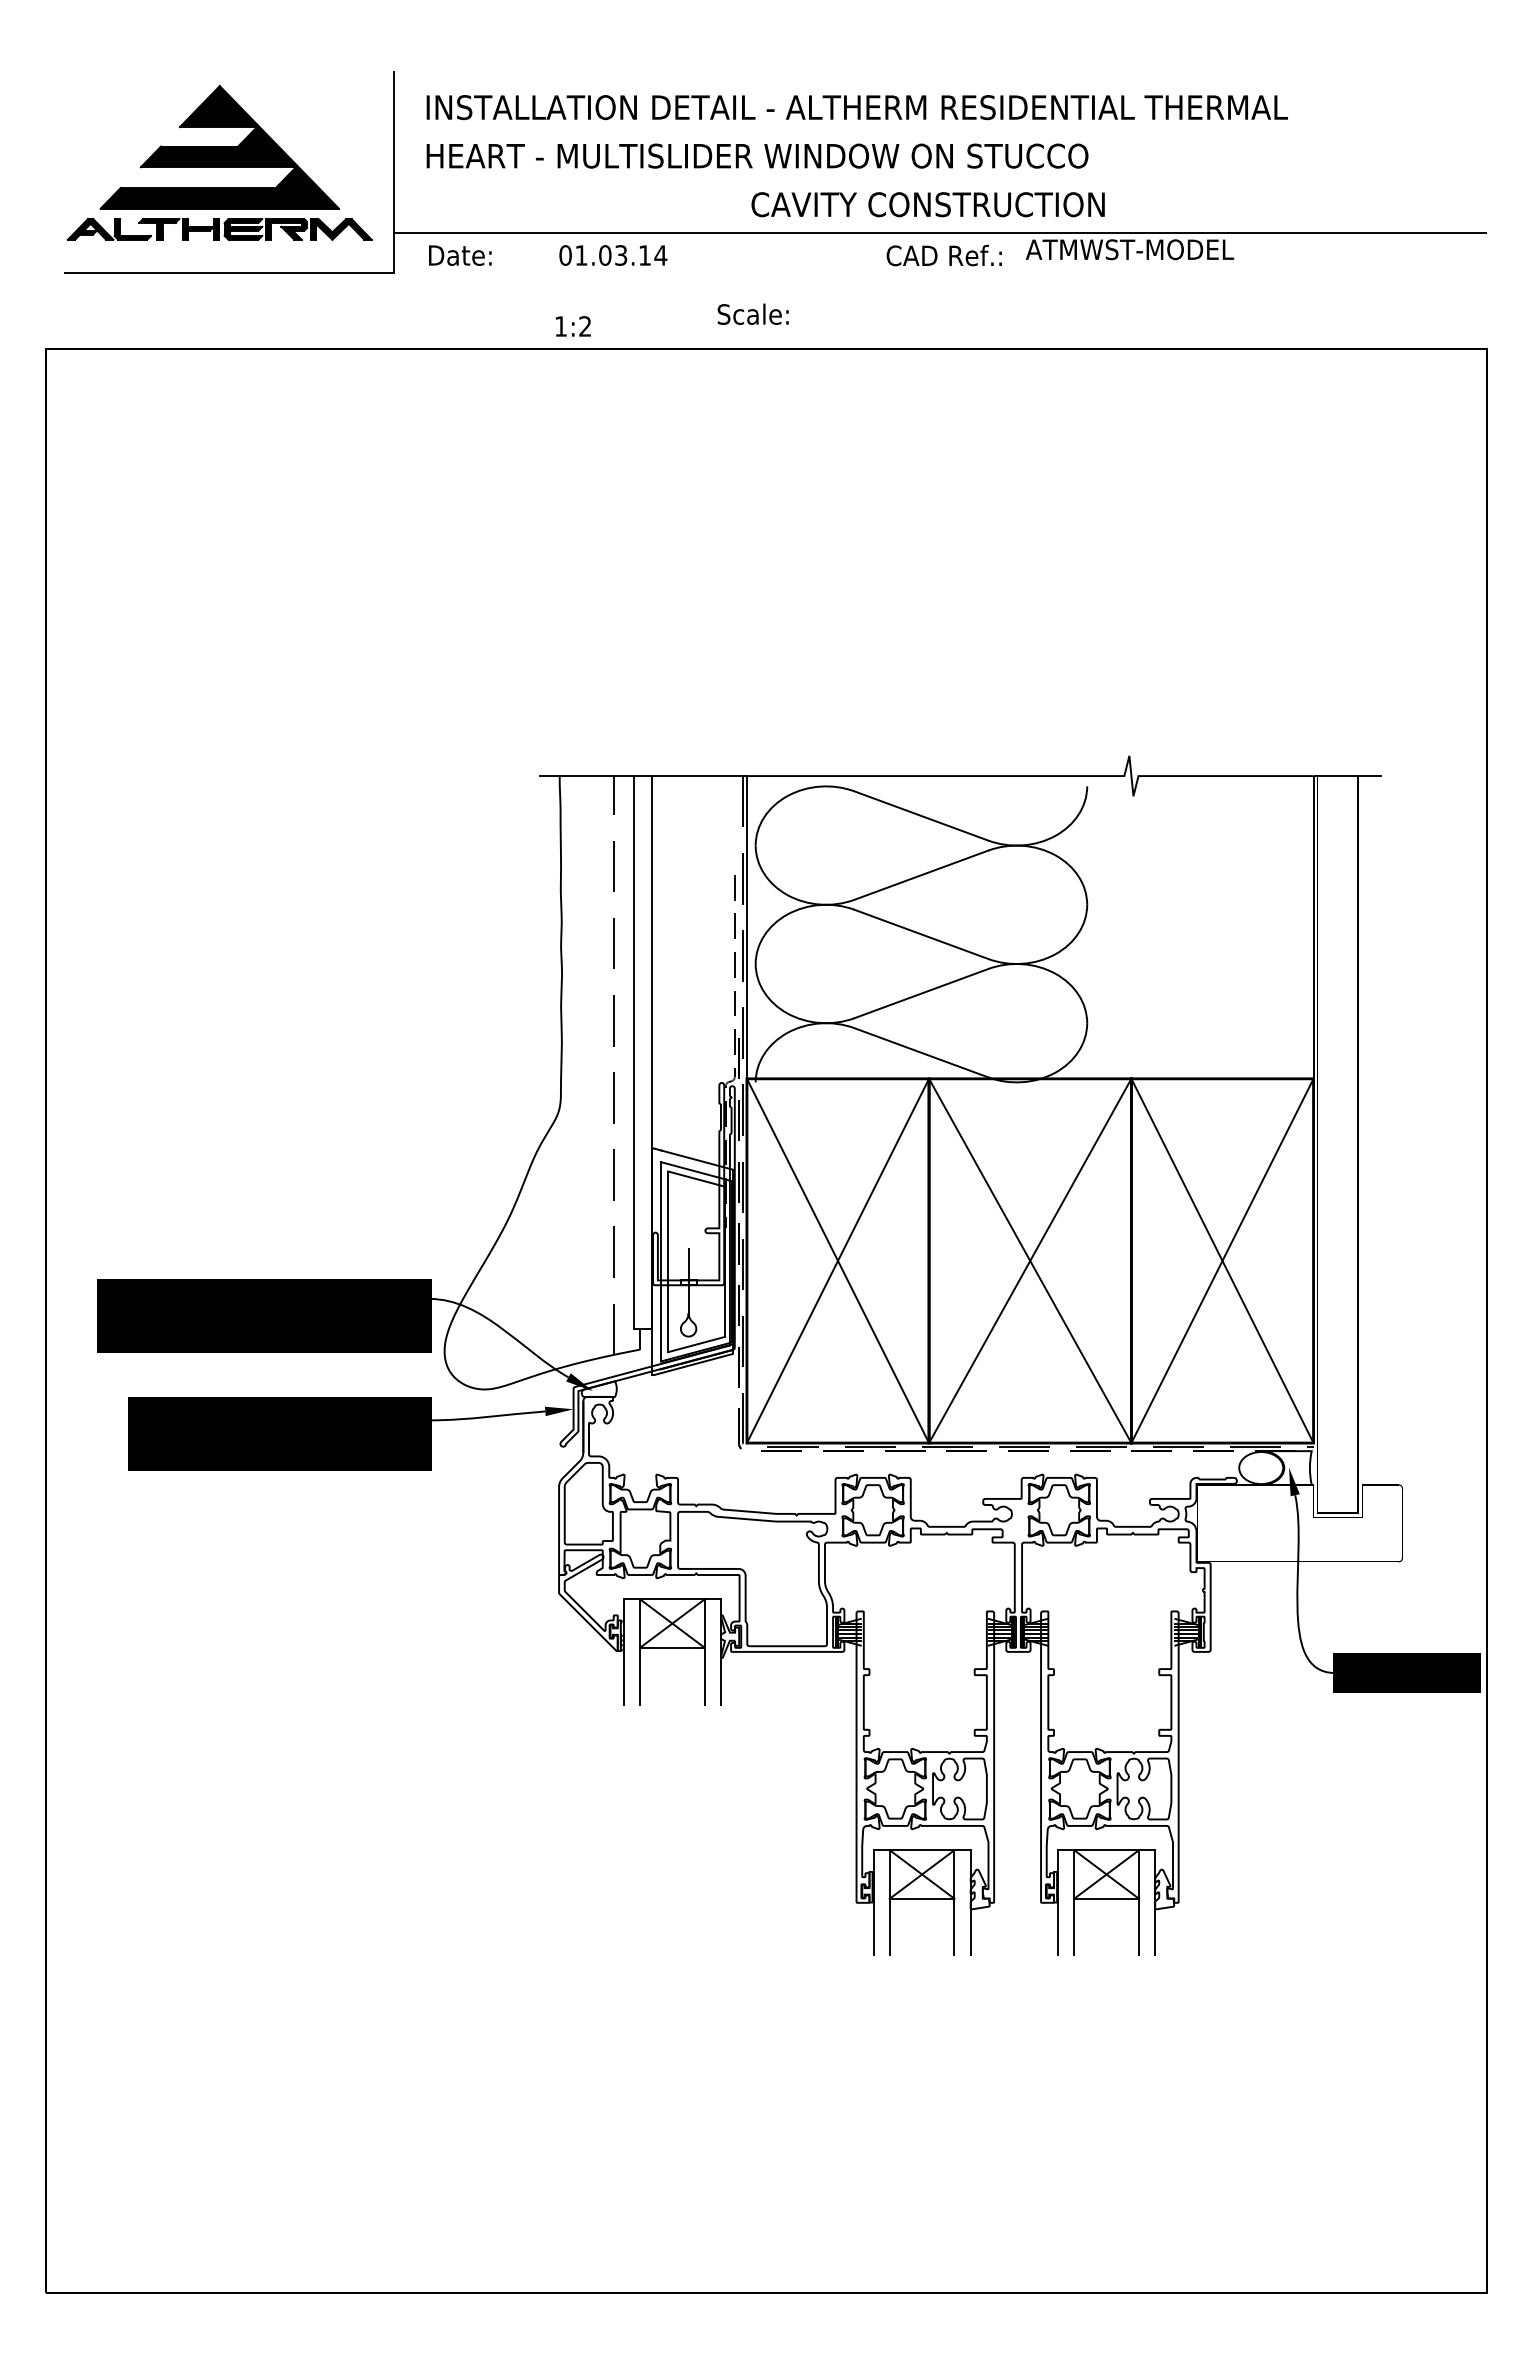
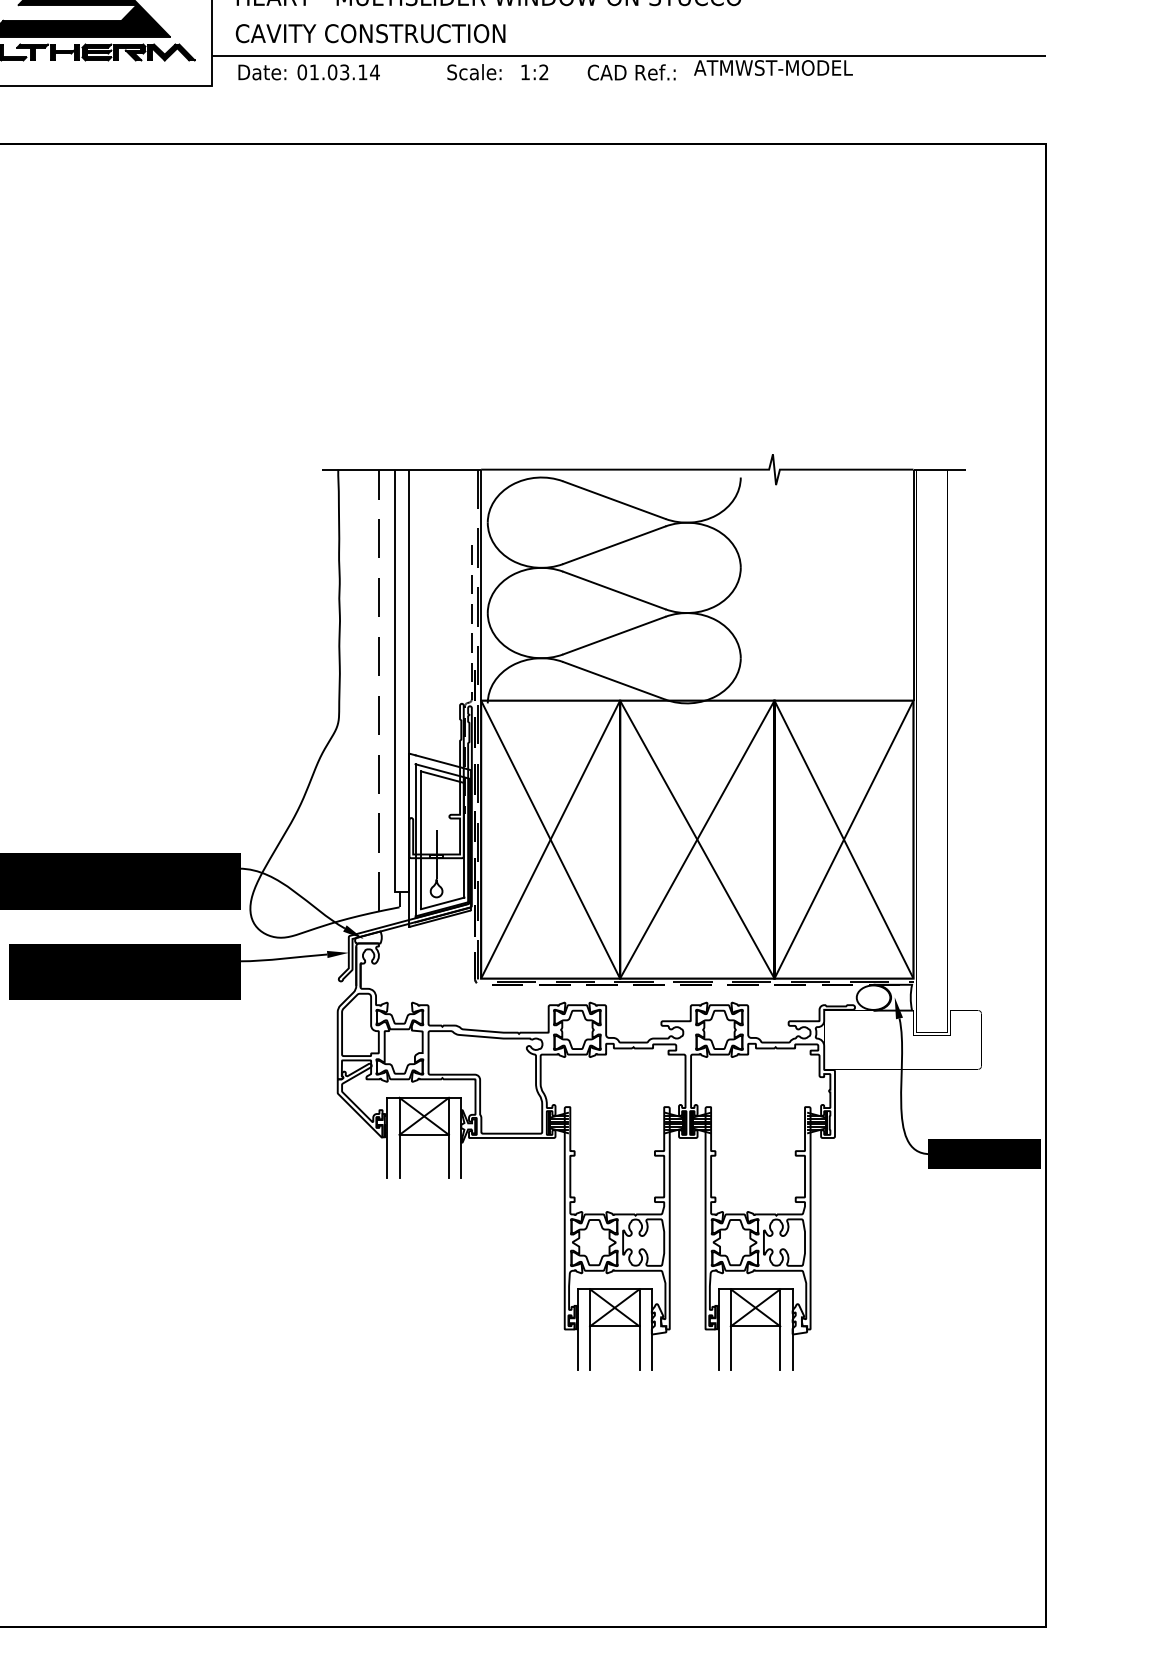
text: (927, 204) -> (370, 33), moved
text: (613, 255) -> (338, 72), moved
text: (752, 313) -> (473, 71), moved
text: (573, 326) -> (534, 72), moved

